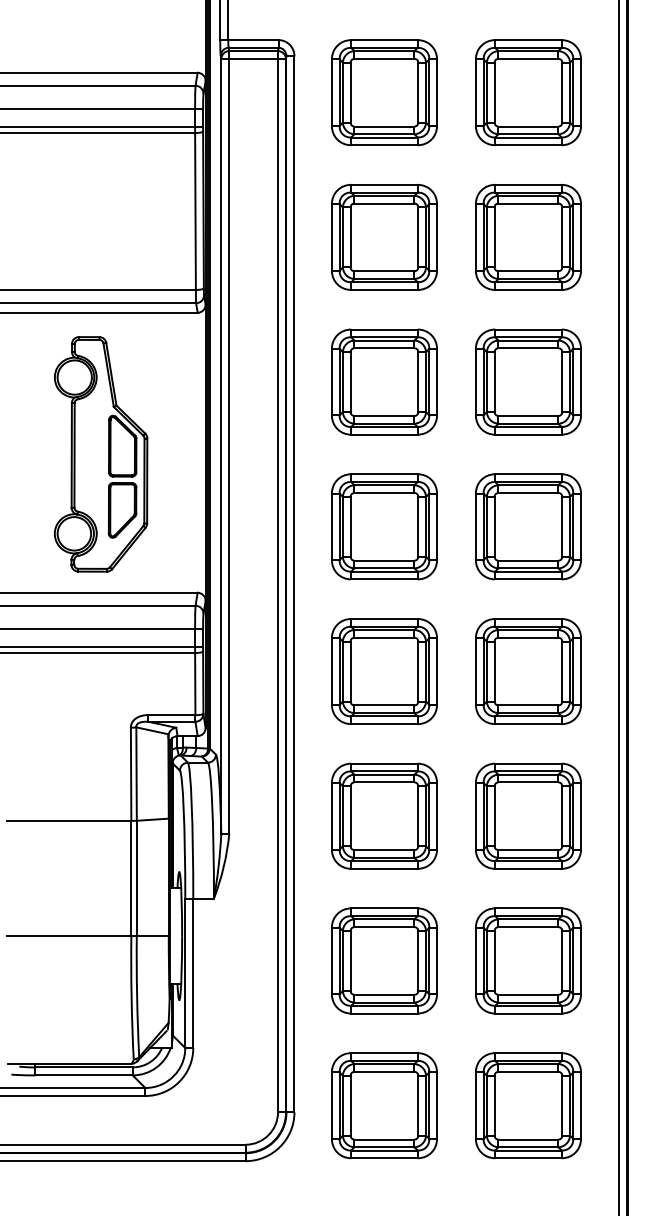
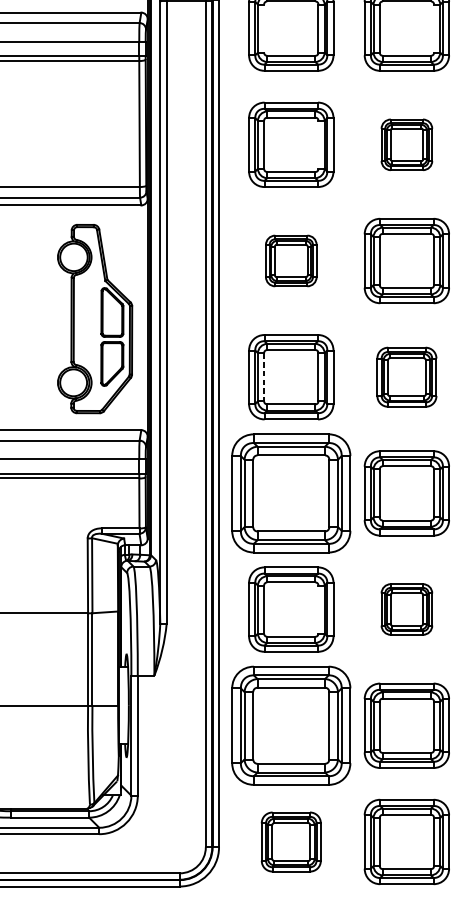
line: (350, 92) -> (264, 28), removed
line: (562, 92) -> (434, 28), removed
line: (418, 237) -> (318, 144), removed
part: (528, 237) -> (406, 144), size x0.6
part: (384, 381) -> (291, 260), size x0.6
part: (101, 454) -> (95, 319), moved
line: (350, 526) -> (264, 376), solid -> dashed
part: (528, 526) -> (406, 376), size x0.7
part: (384, 671) -> (291, 493), size x1.4
part: (528, 815) -> (406, 608), size x0.6
line: (418, 816) -> (318, 609), removed
part: (384, 960) -> (291, 725), size x1.4
part: (384, 1105) -> (291, 841), size x0.7

